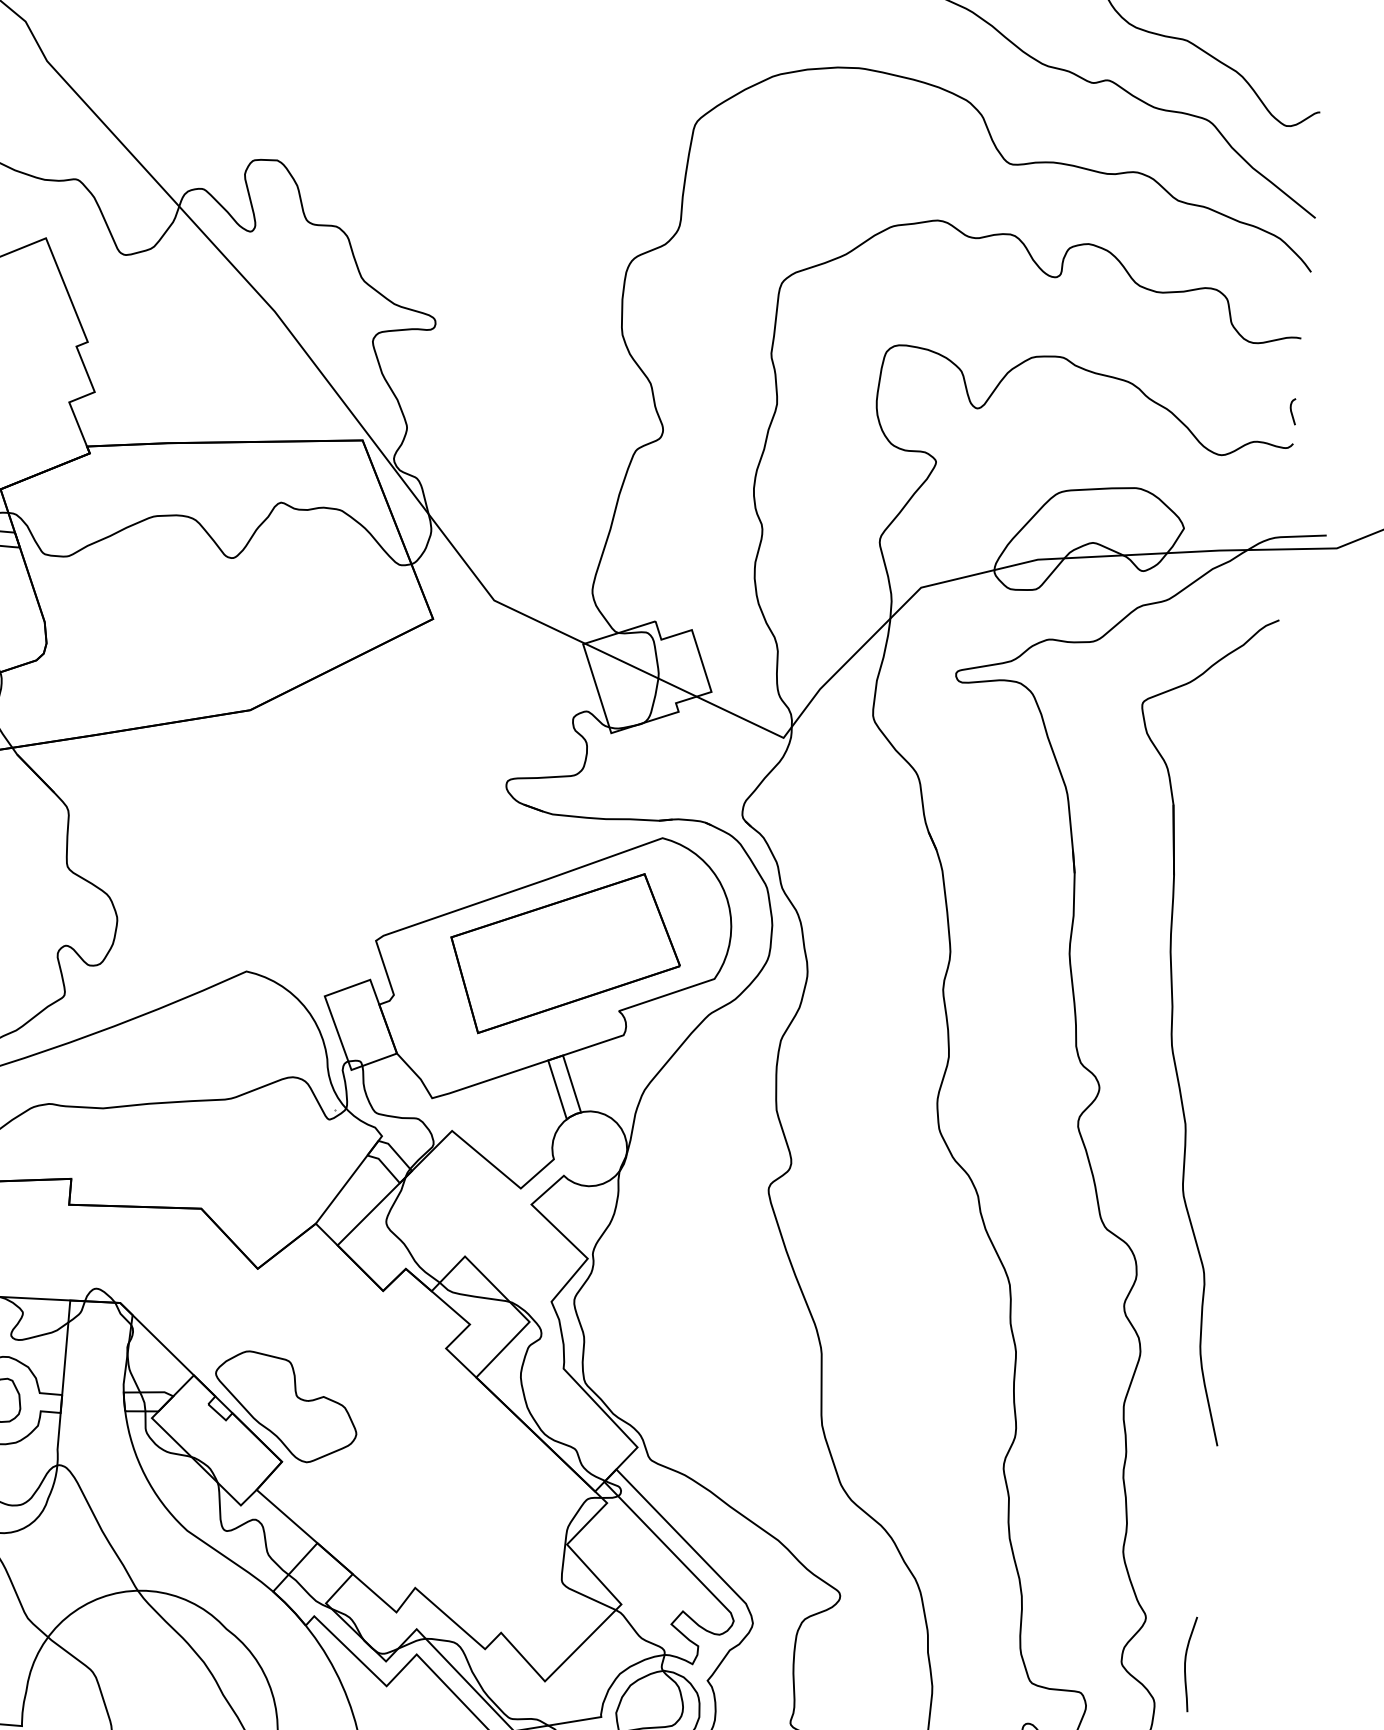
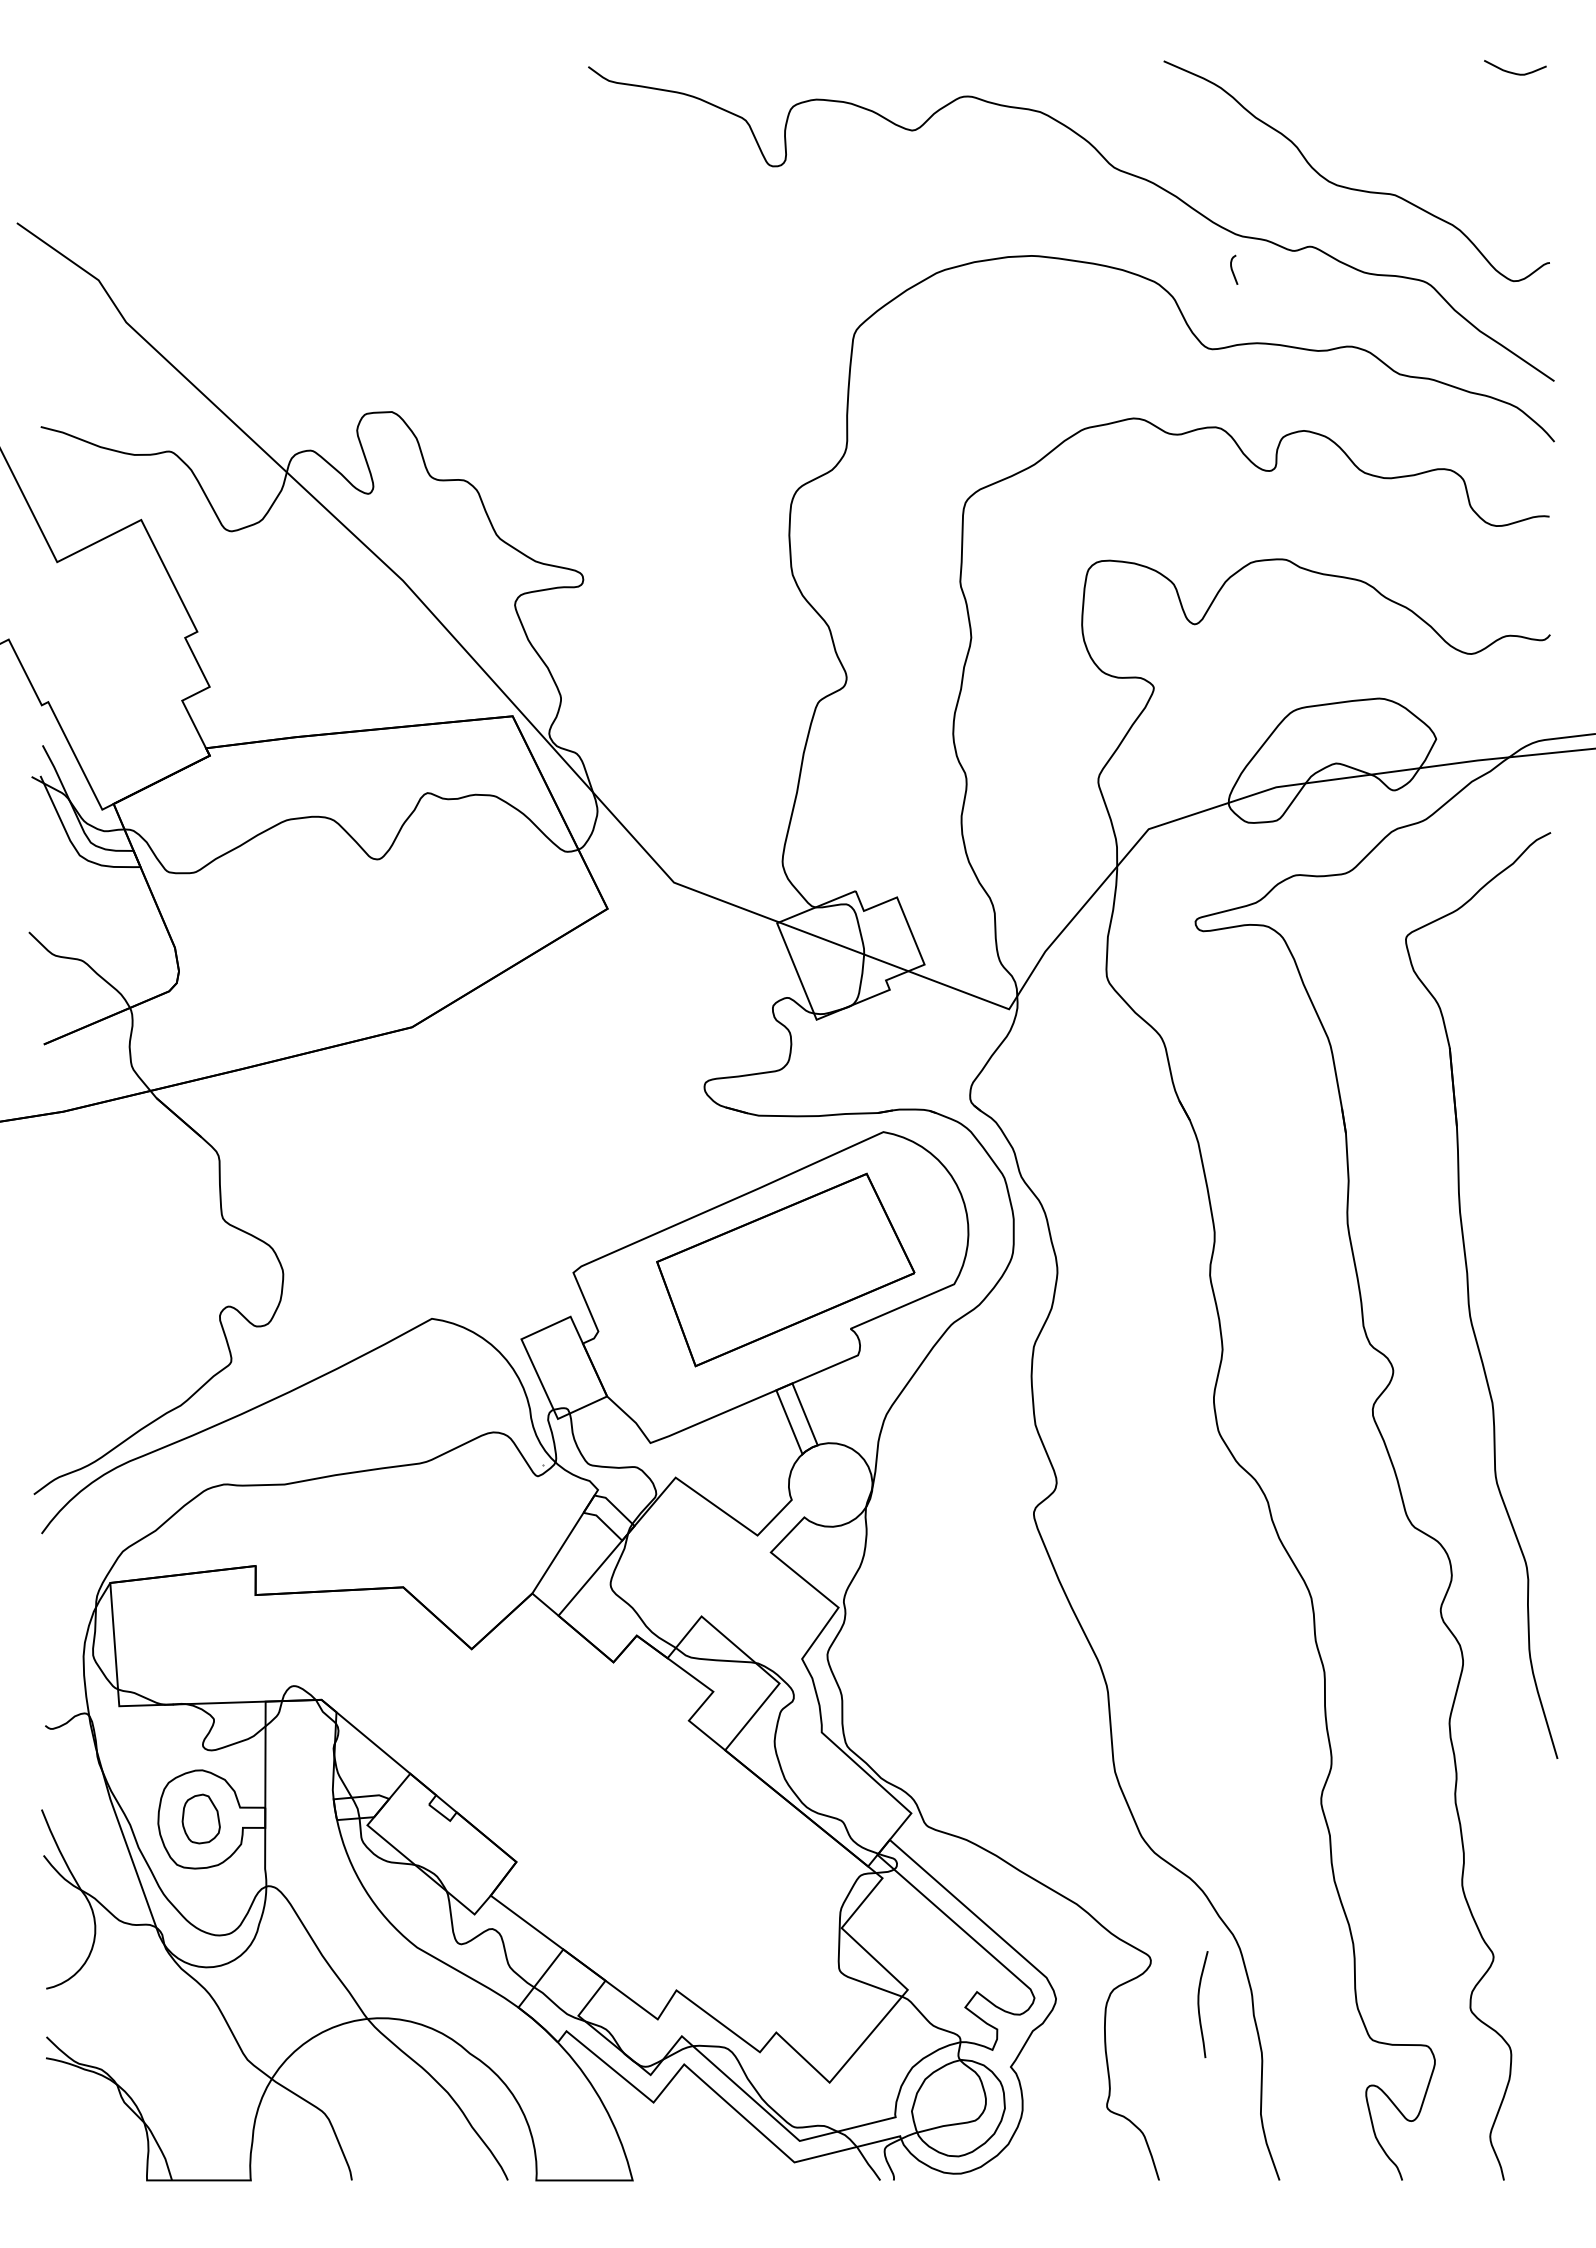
curve: (1292, 412) -> (1233, 270), moved
part: (285, 1407) -> (515, 1801), removed
curve: (1186, 1663) -> (1199, 2004), moved

